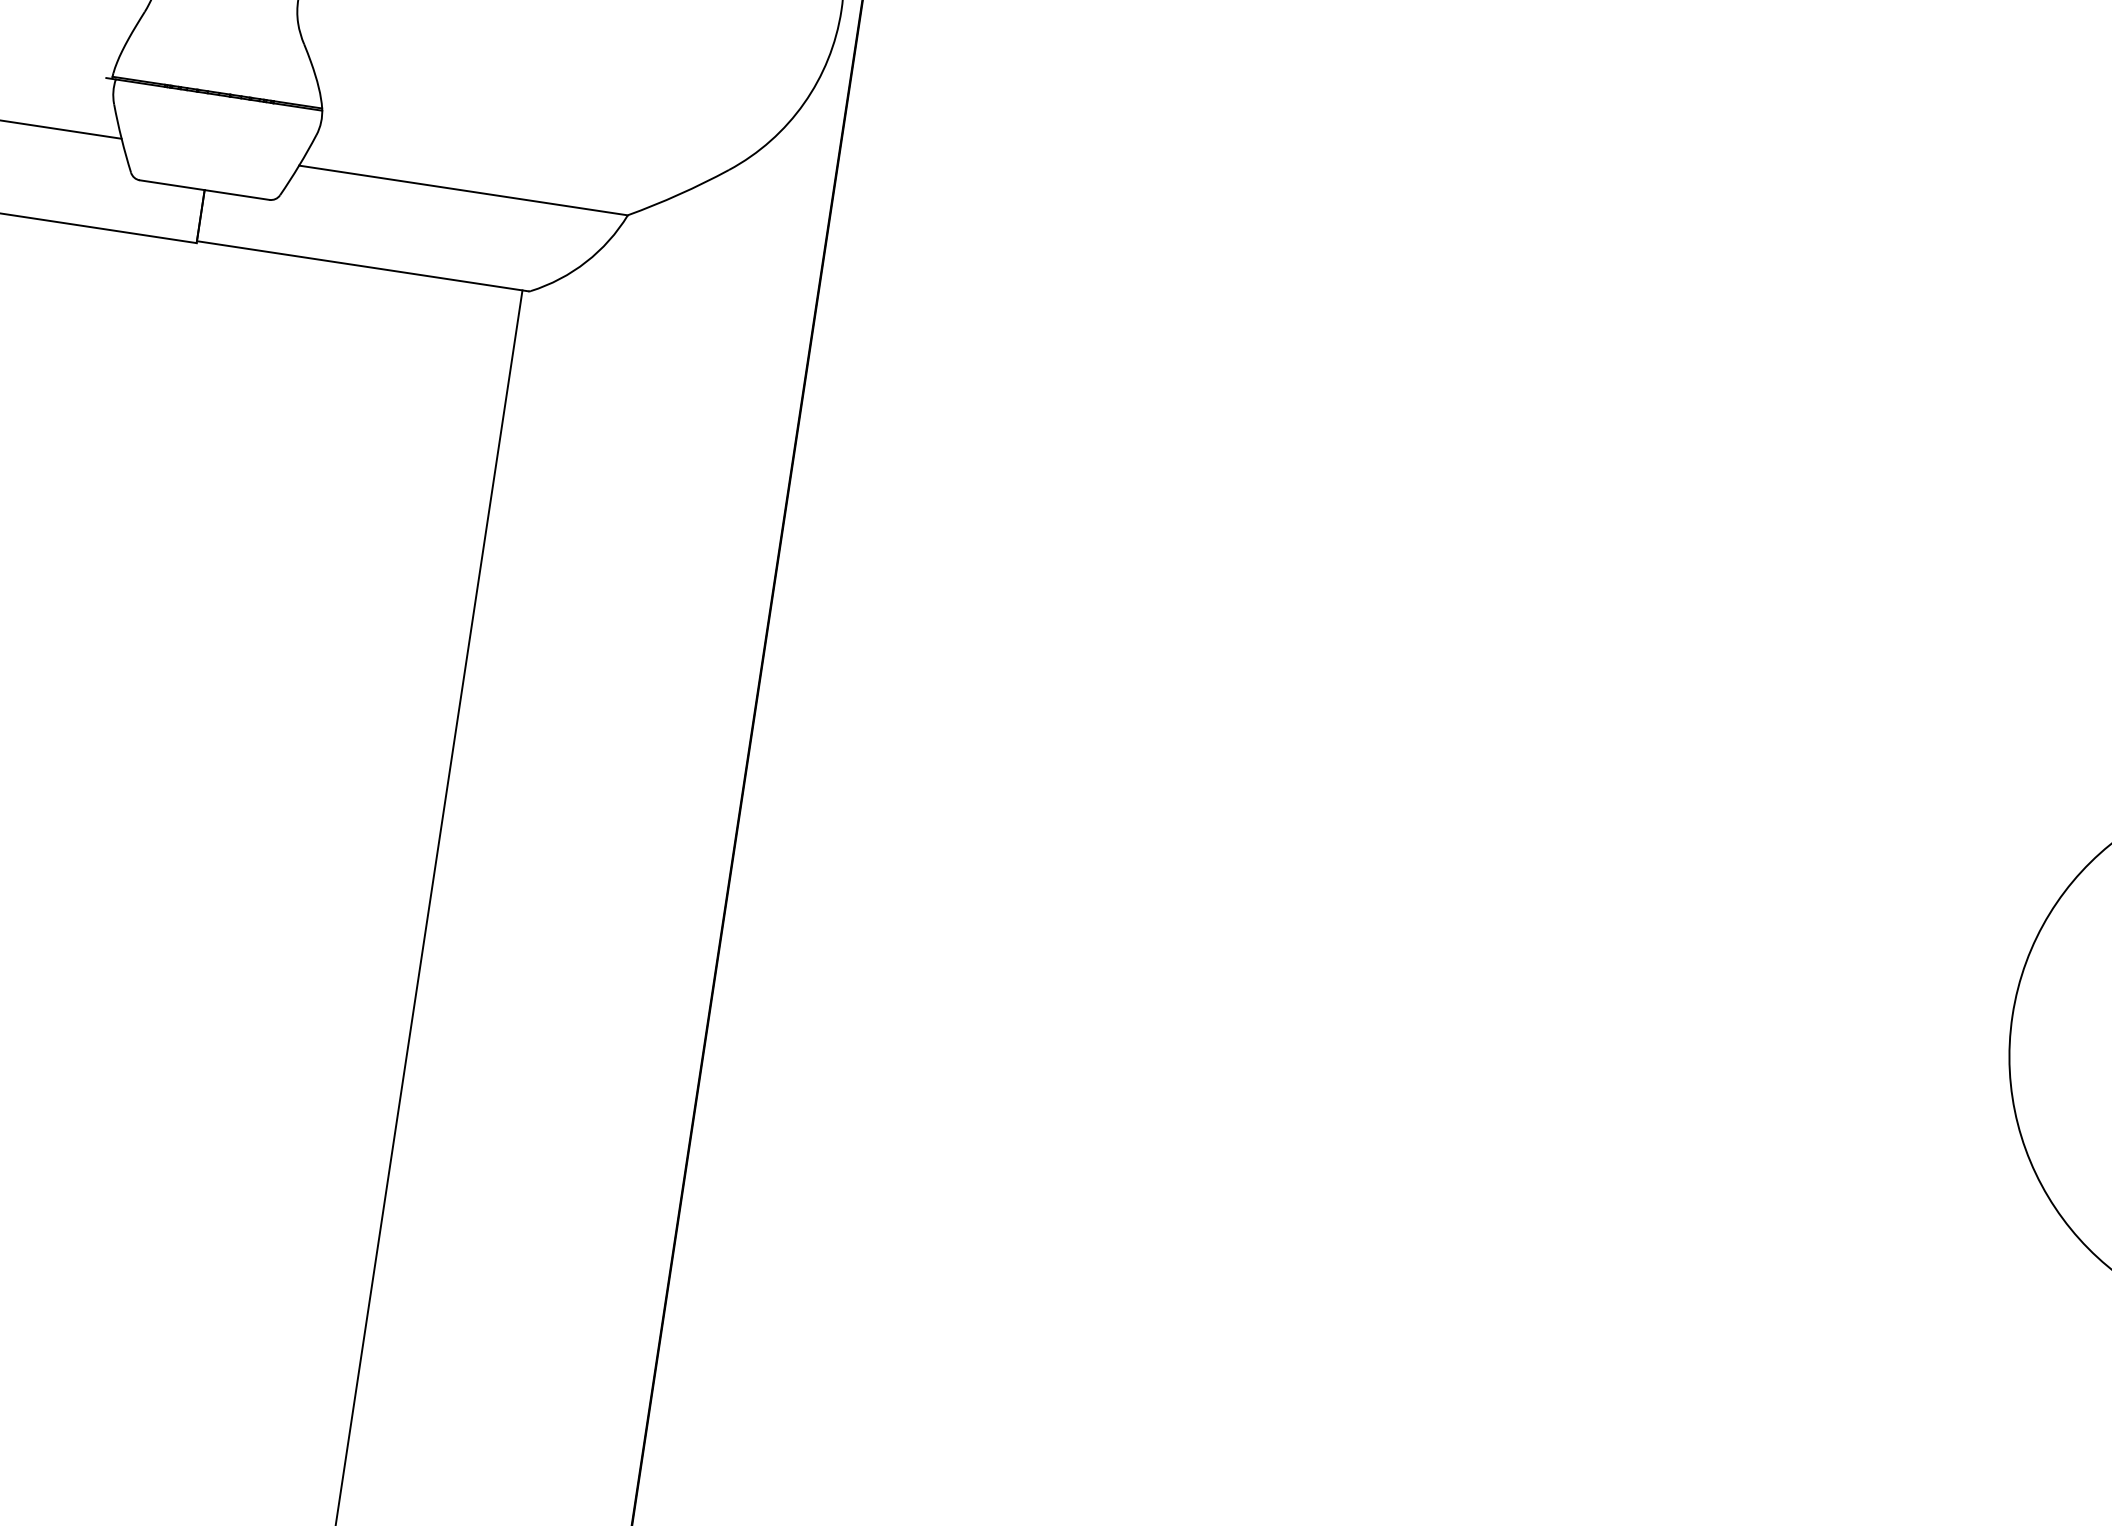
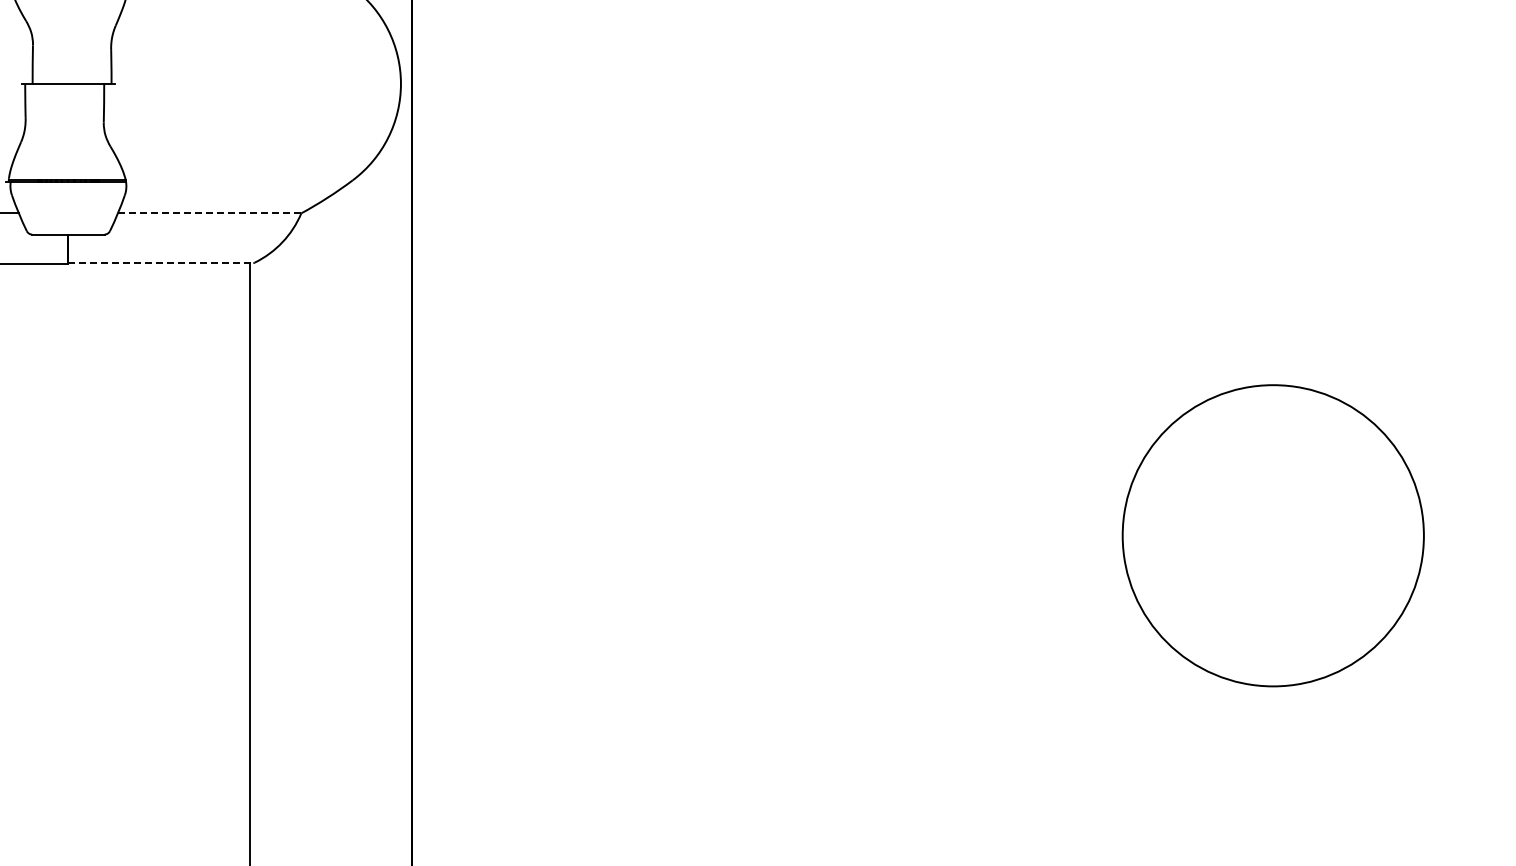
line: (463, 190) -> (209, 213), solid -> dashed
line: (363, 267) -> (161, 263), solid -> dashed

